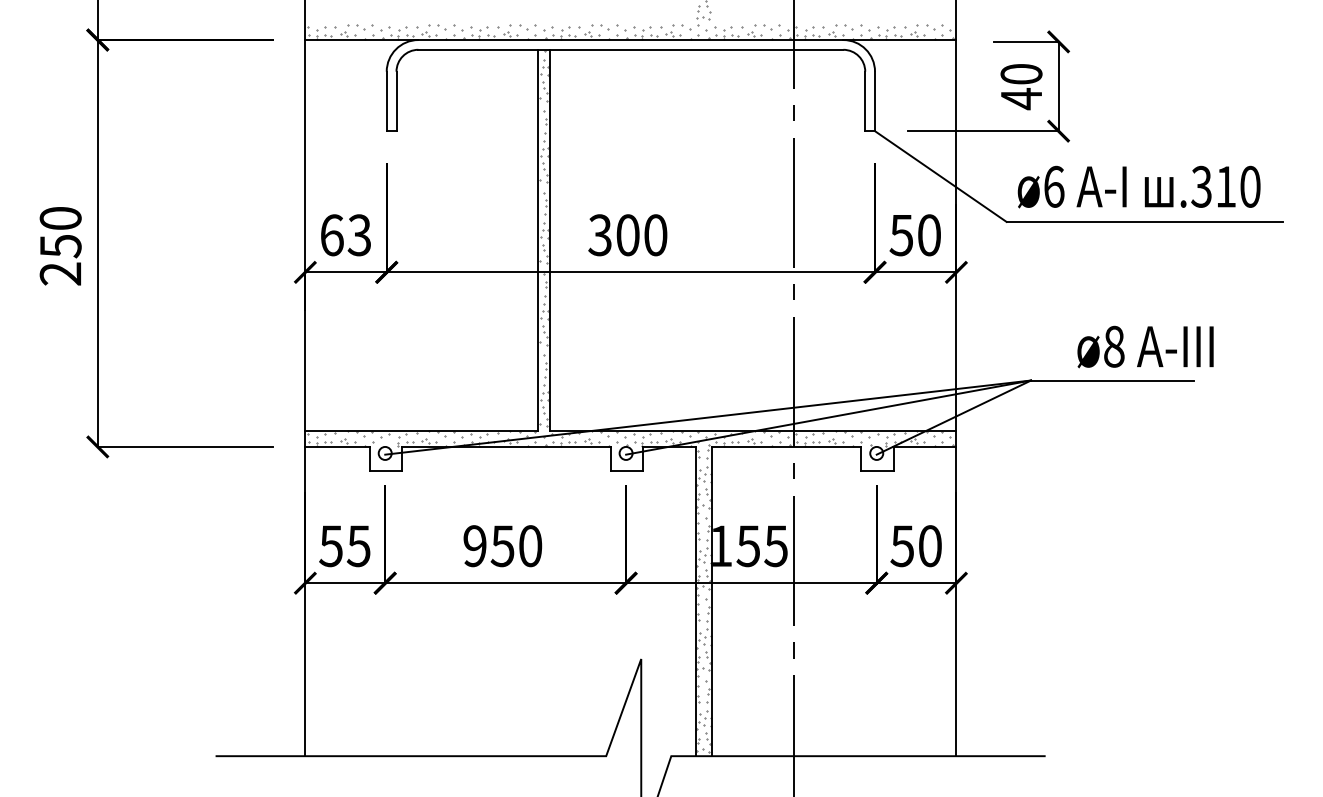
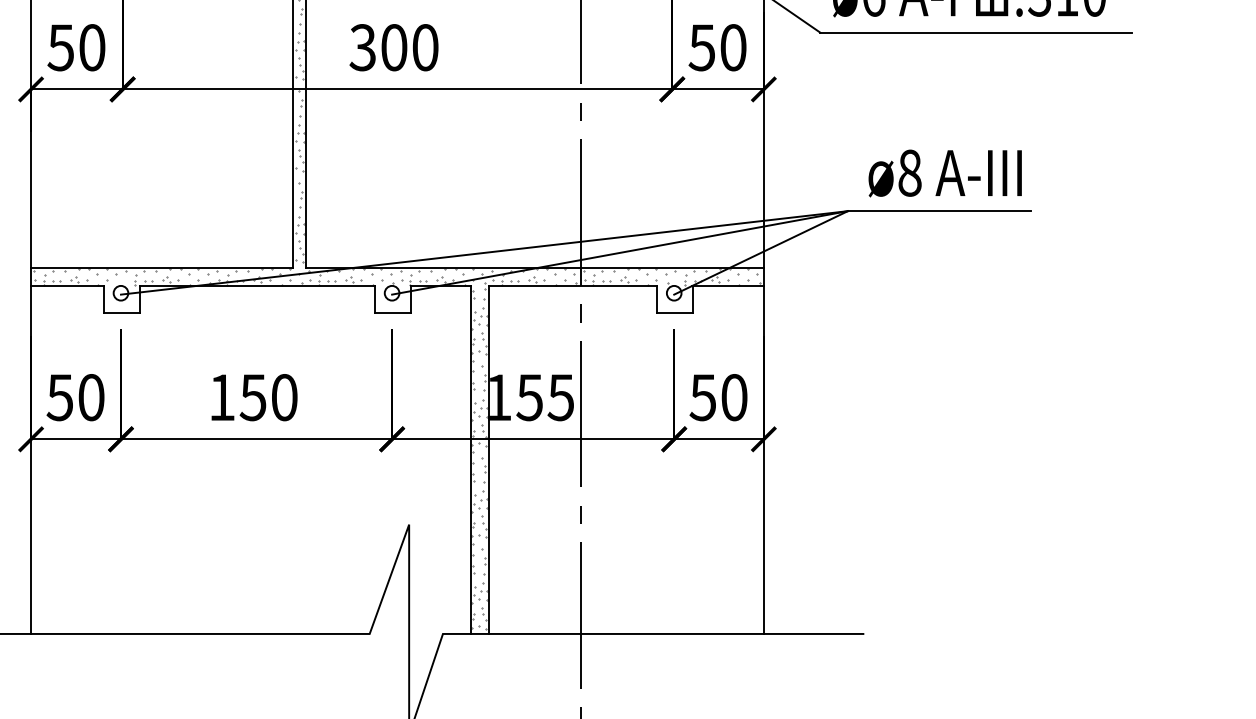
text: (345, 235) -> (76, 47), 63 -> 50
text: (1145, 346) -> (945, 172), moved
text: (358, 546) -> (90, 397), 55 -> 50
text: (474, 546) -> (221, 397), 950 -> 150

